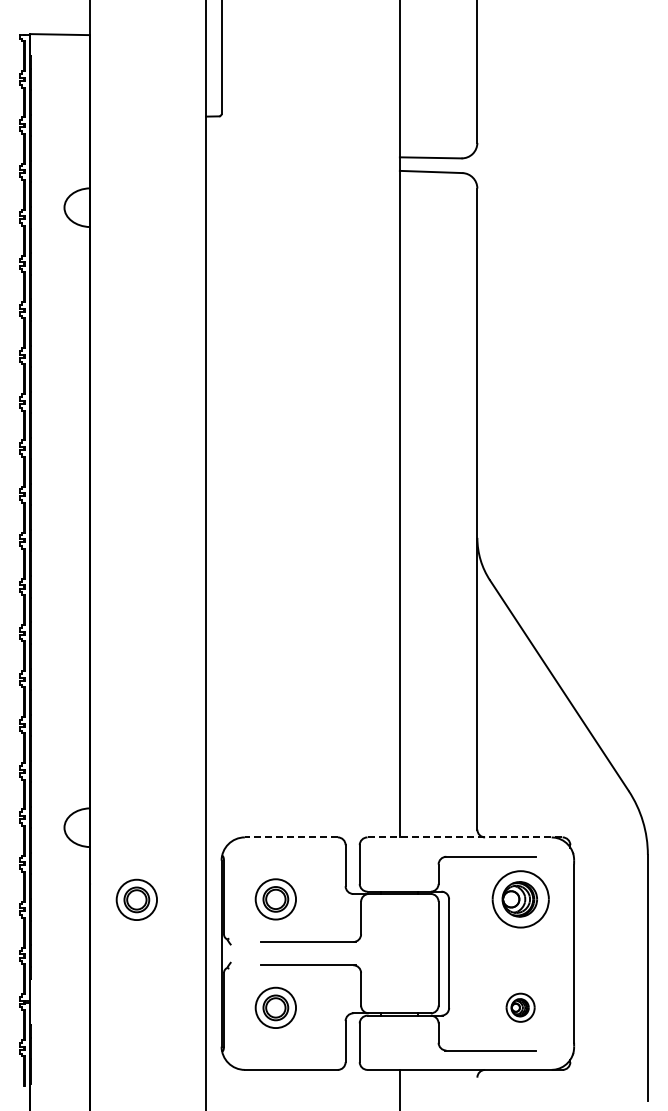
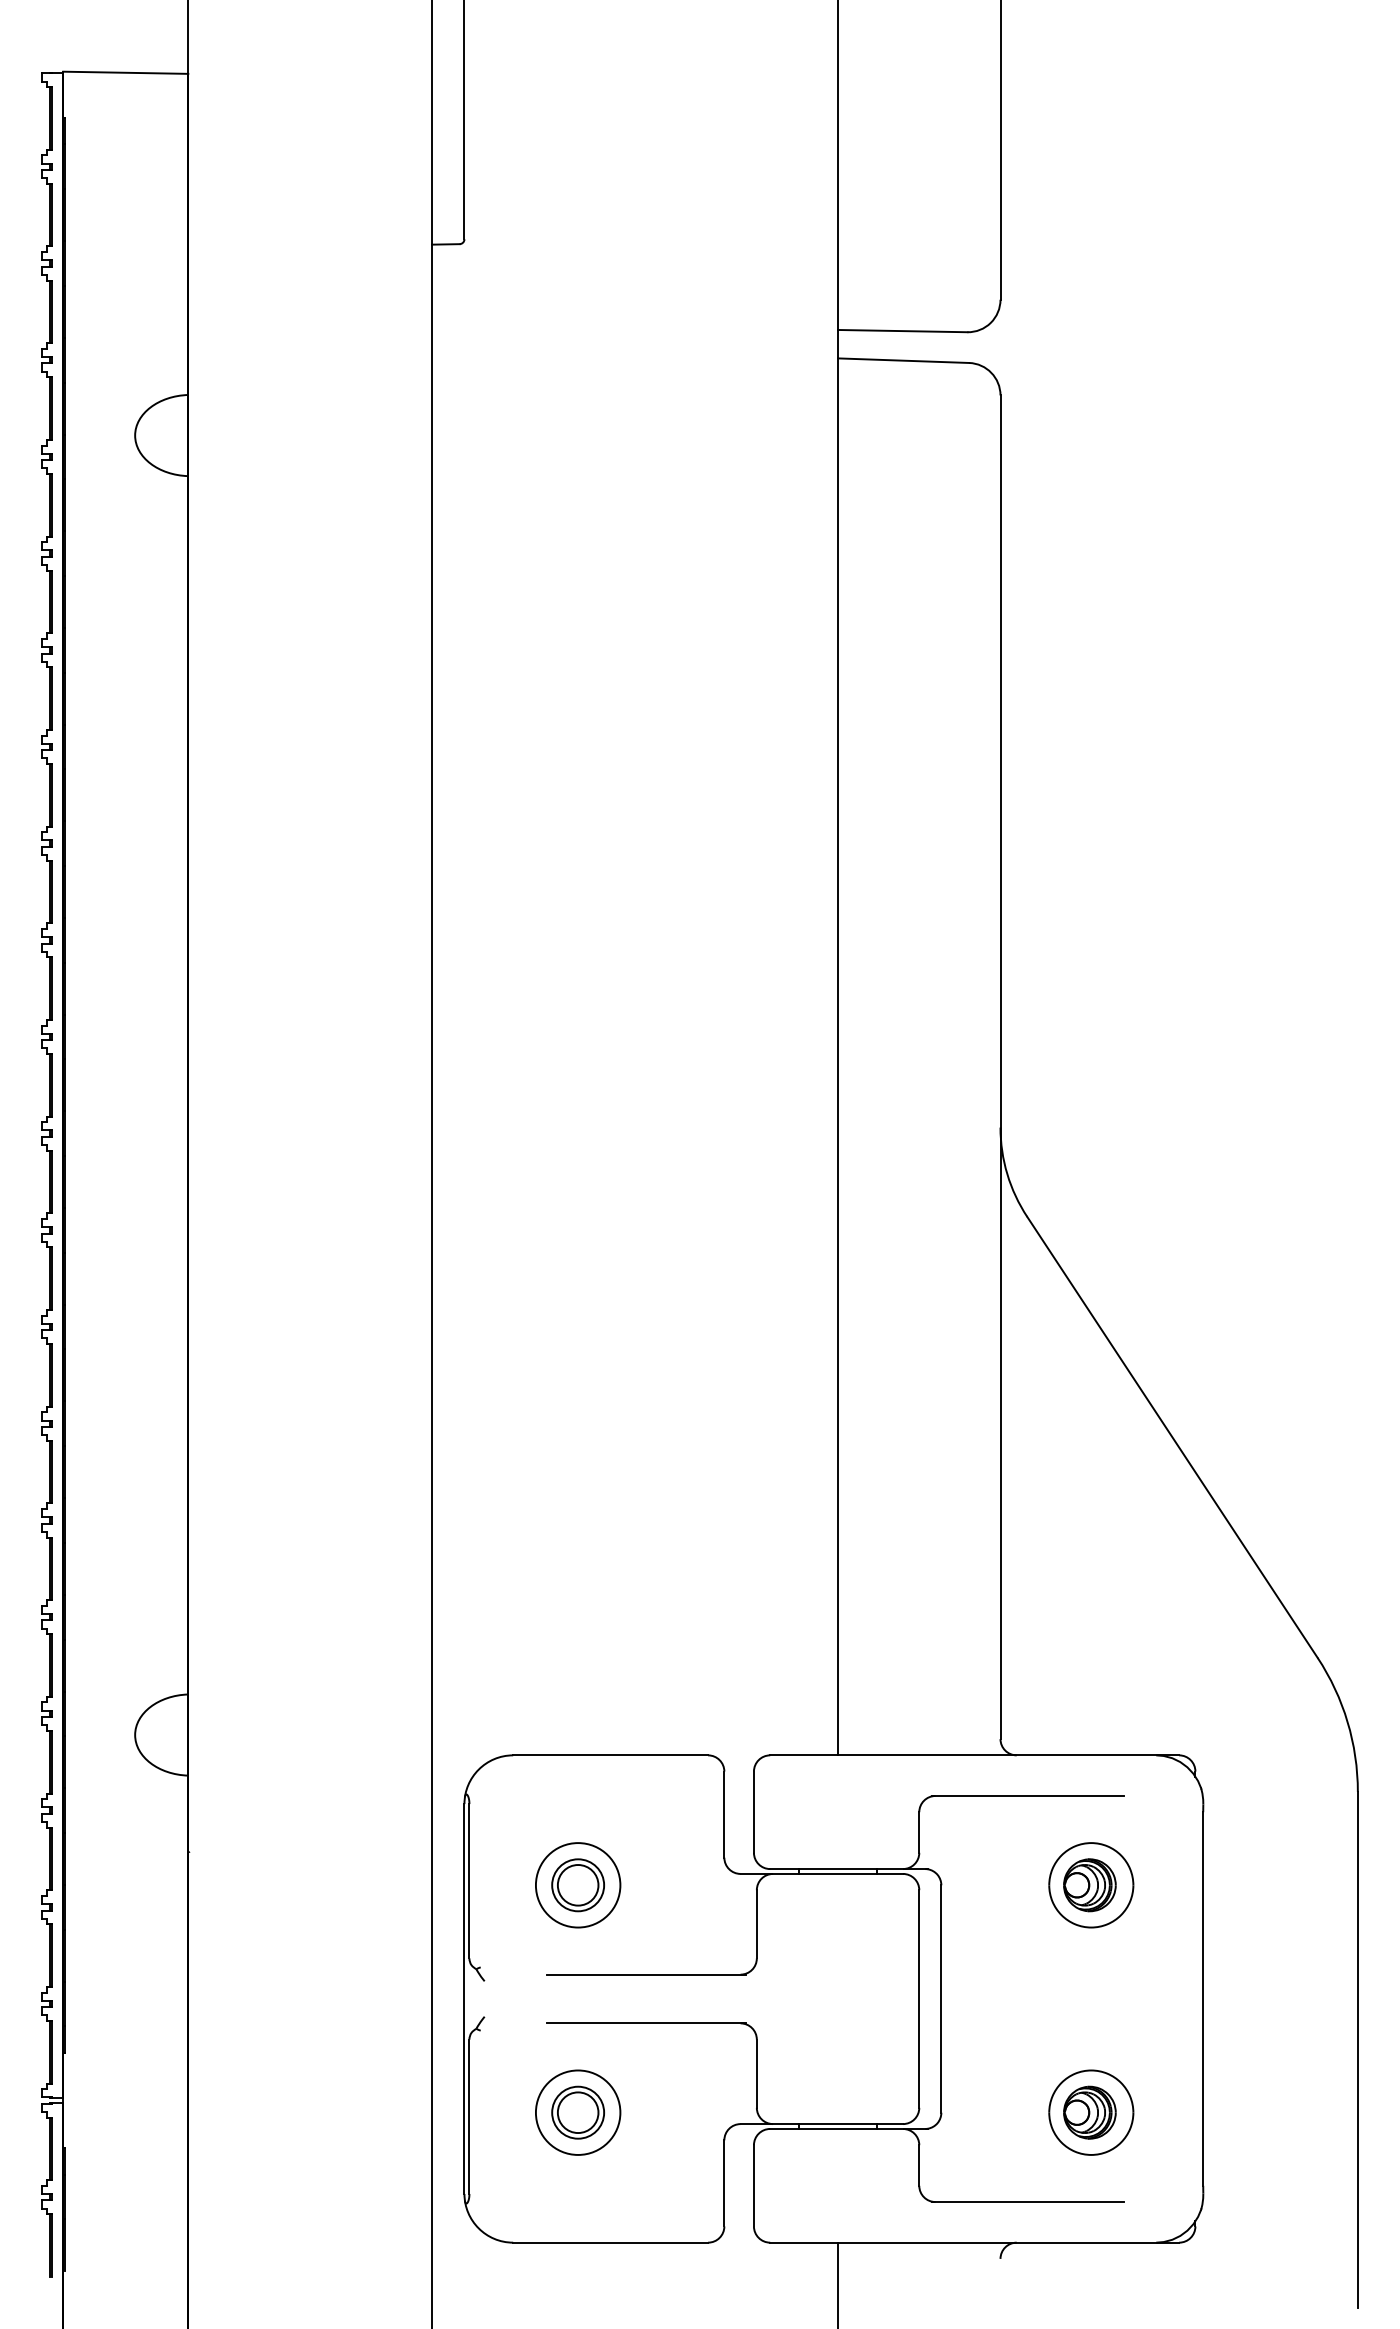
line: (291, 837) -> (610, 1755), dashed -> solid
line: (465, 837) -> (975, 1755), dashed -> solid
part: (136, 899) -> (286, 1885), removed
part: (520, 899) -> (1090, 1885), size x0.71
part: (520, 1007) -> (1090, 2111), size x1.43

